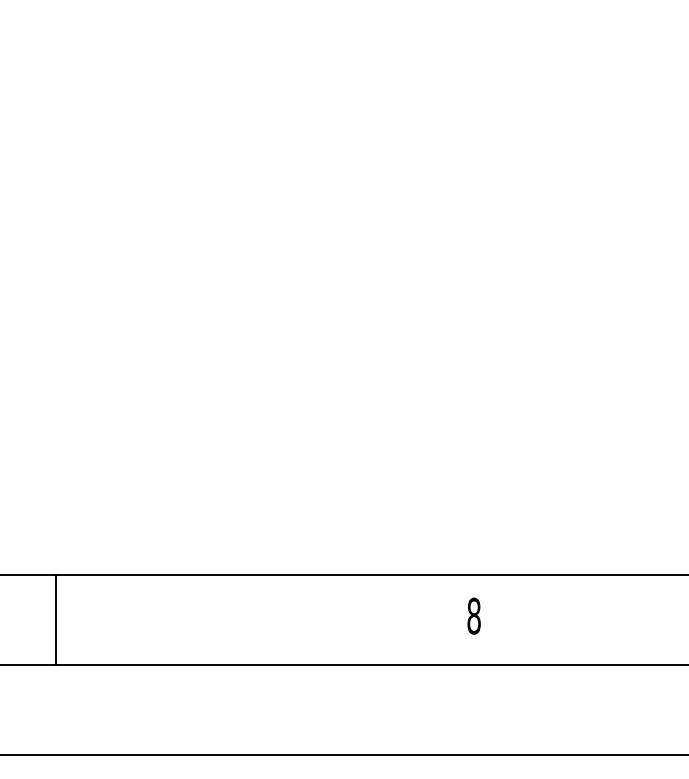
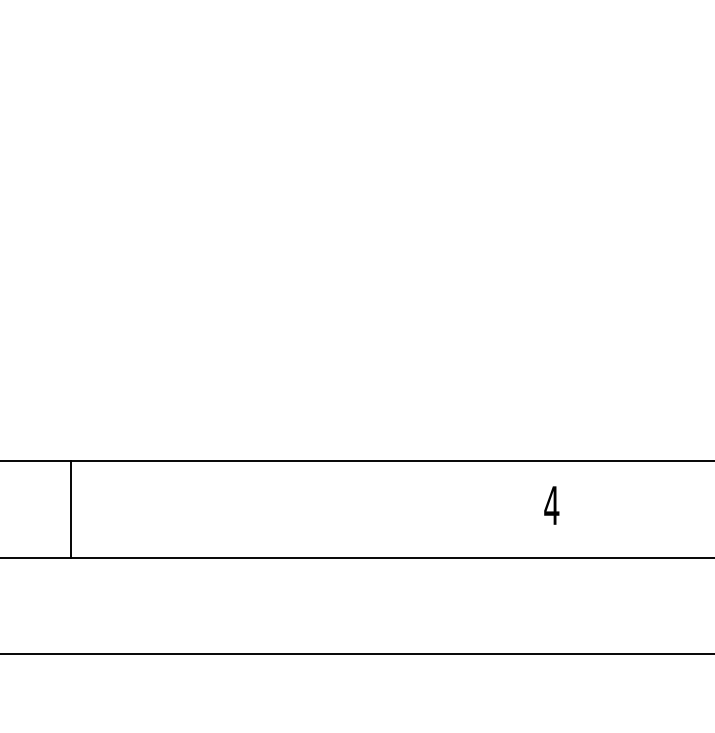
text: (474, 615) -> (552, 504), 8 -> 4
line: (56, 619) -> (71, 509), moved

